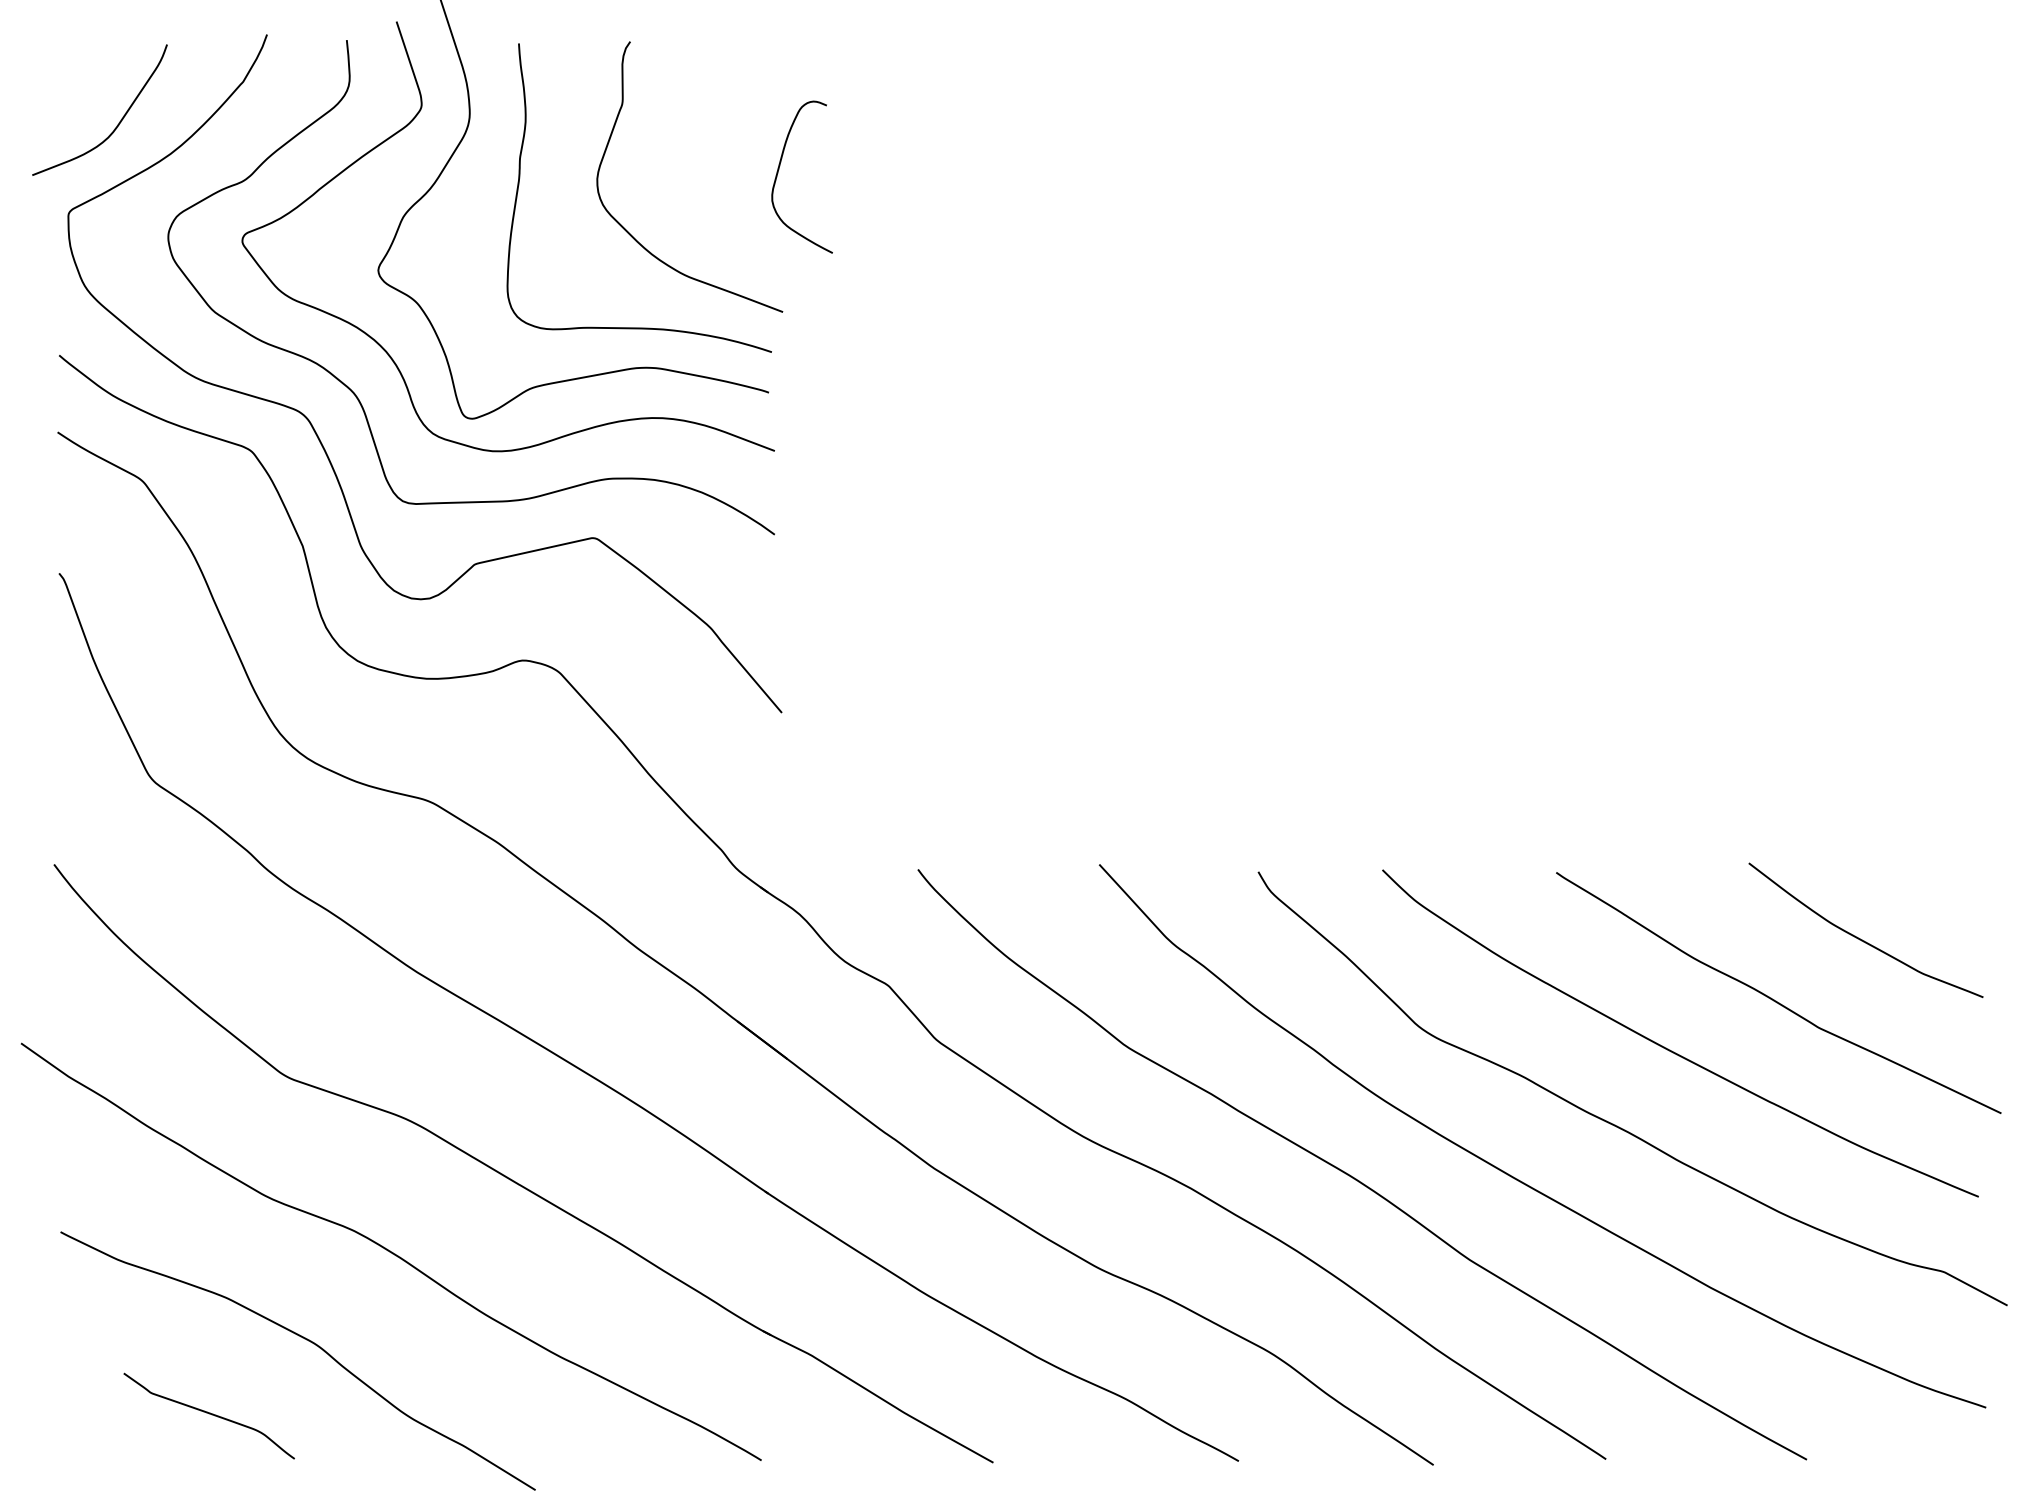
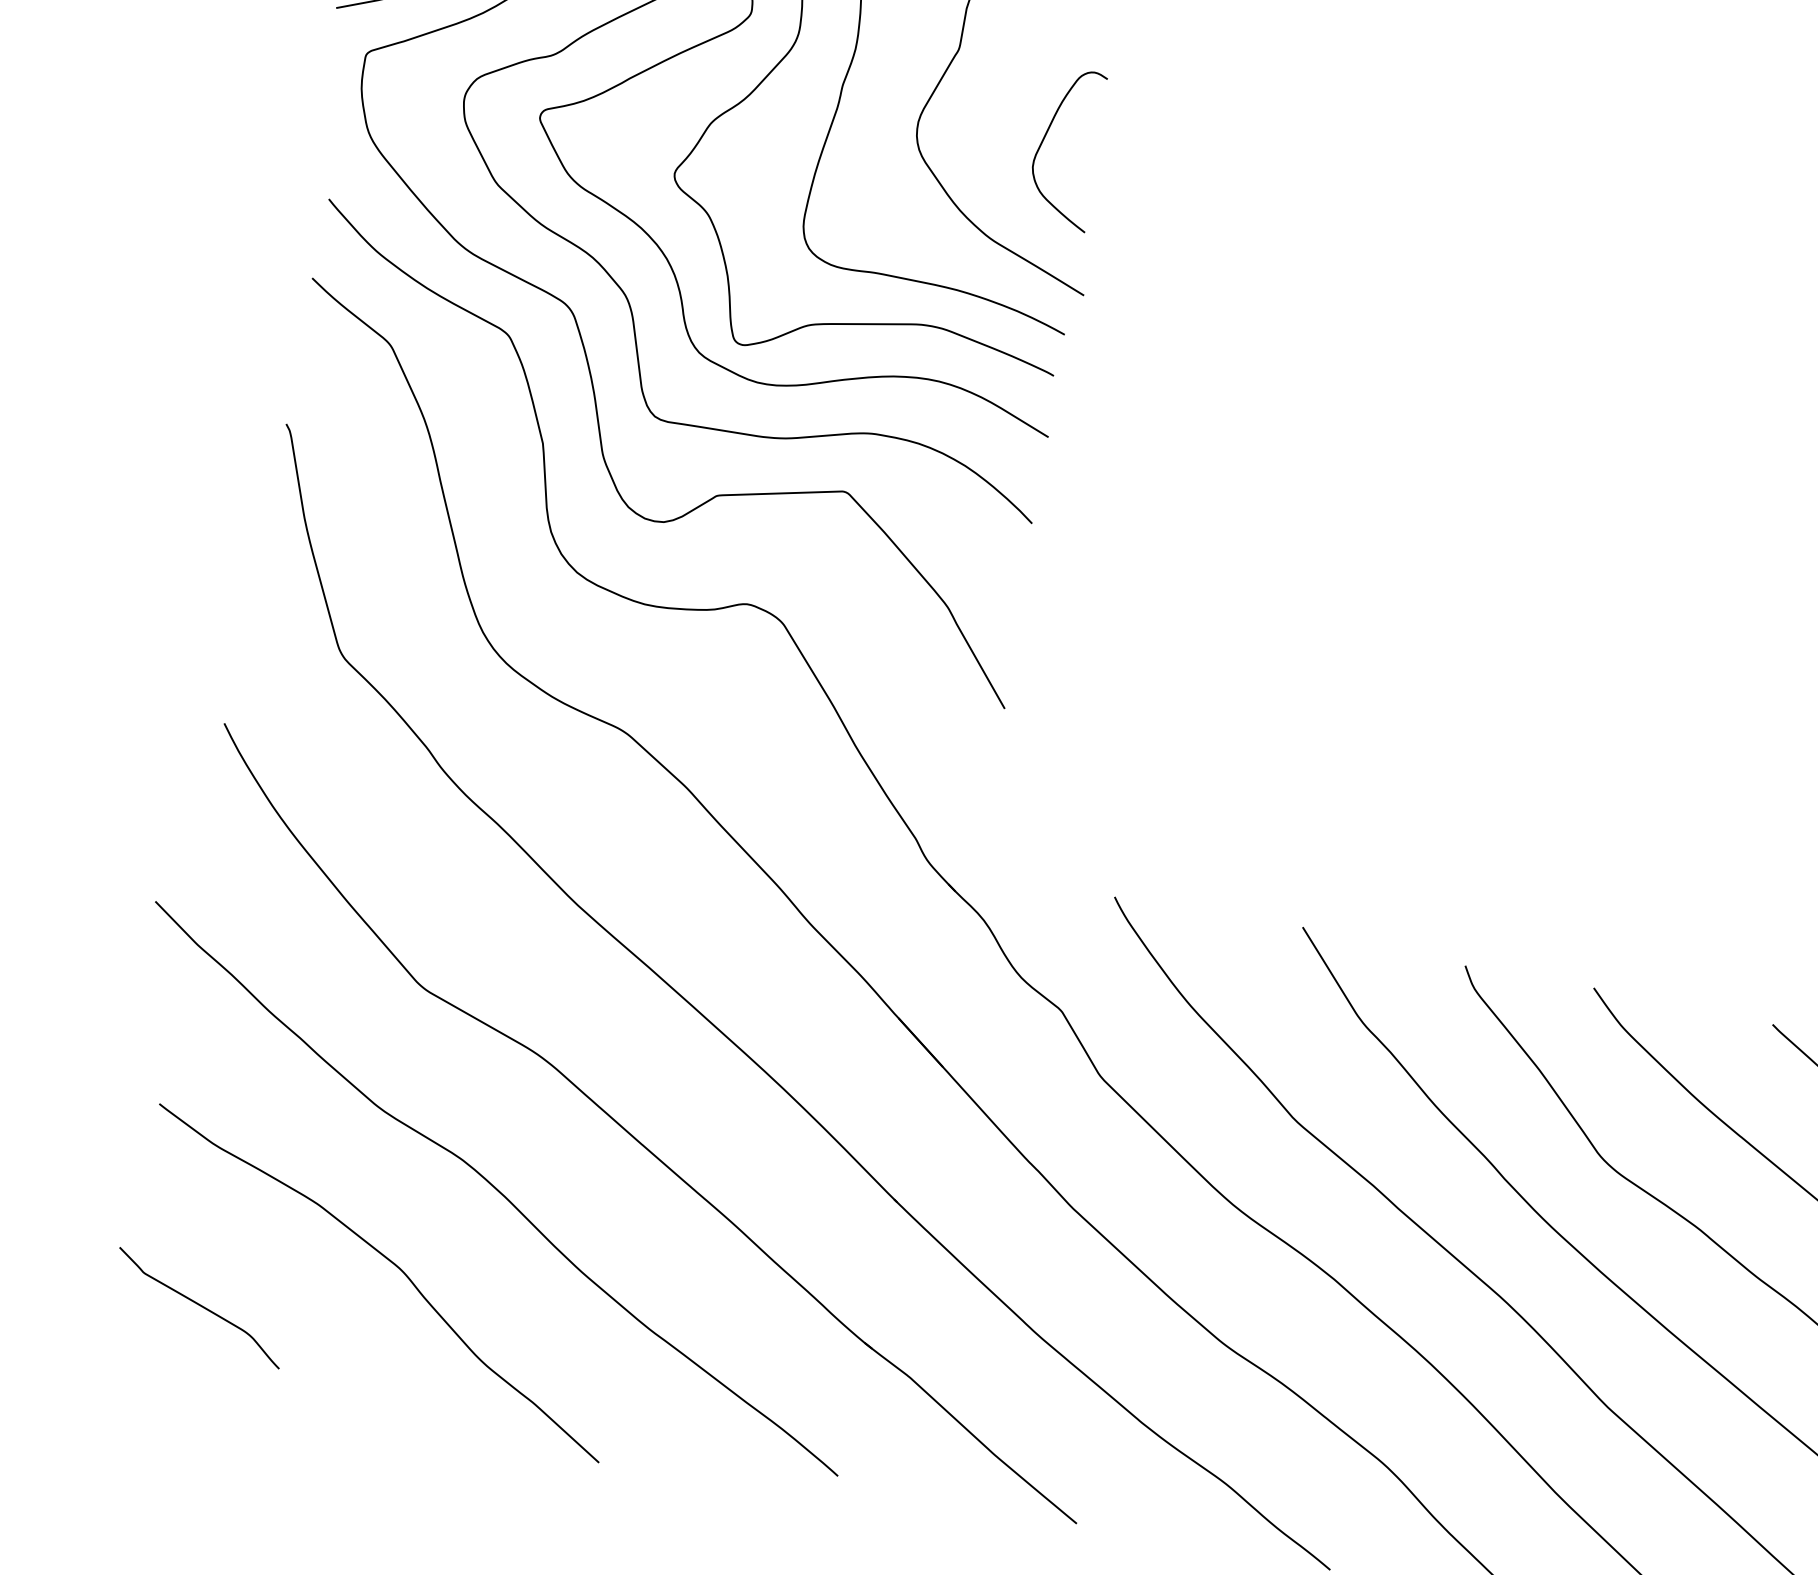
curve: (779, 169) -> (1046, 136), moved
curve: (209, 1414) -> (200, 1306), moved

